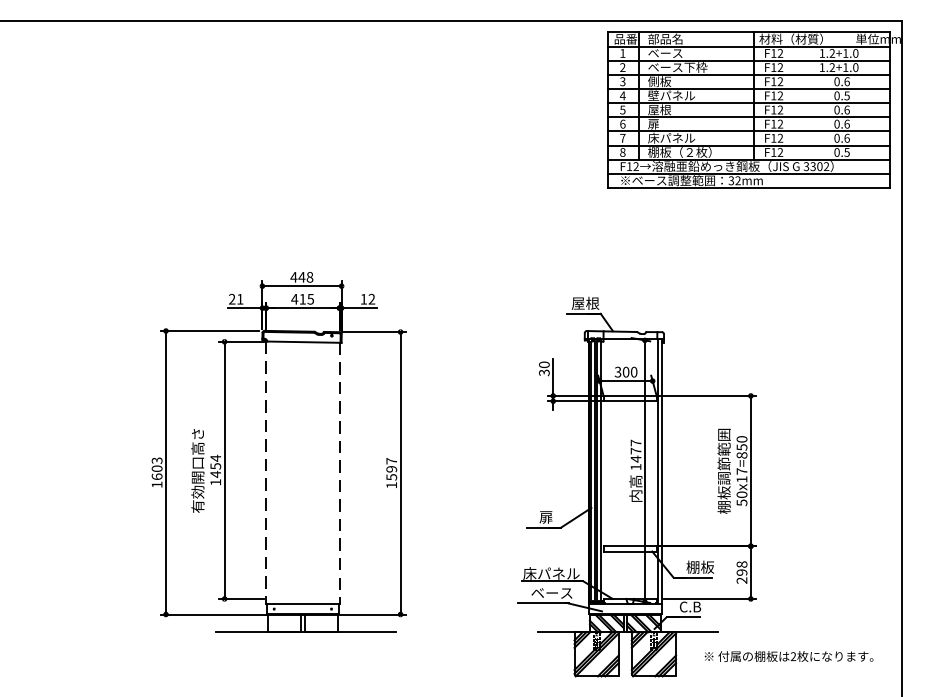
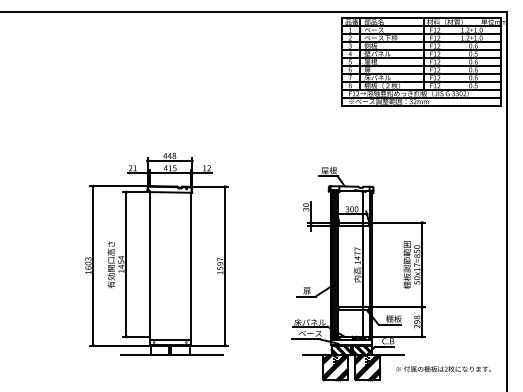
line: (265, 472) -> (149, 265), dashed -> solid
line: (338, 473) -> (190, 266), dashed -> solid

